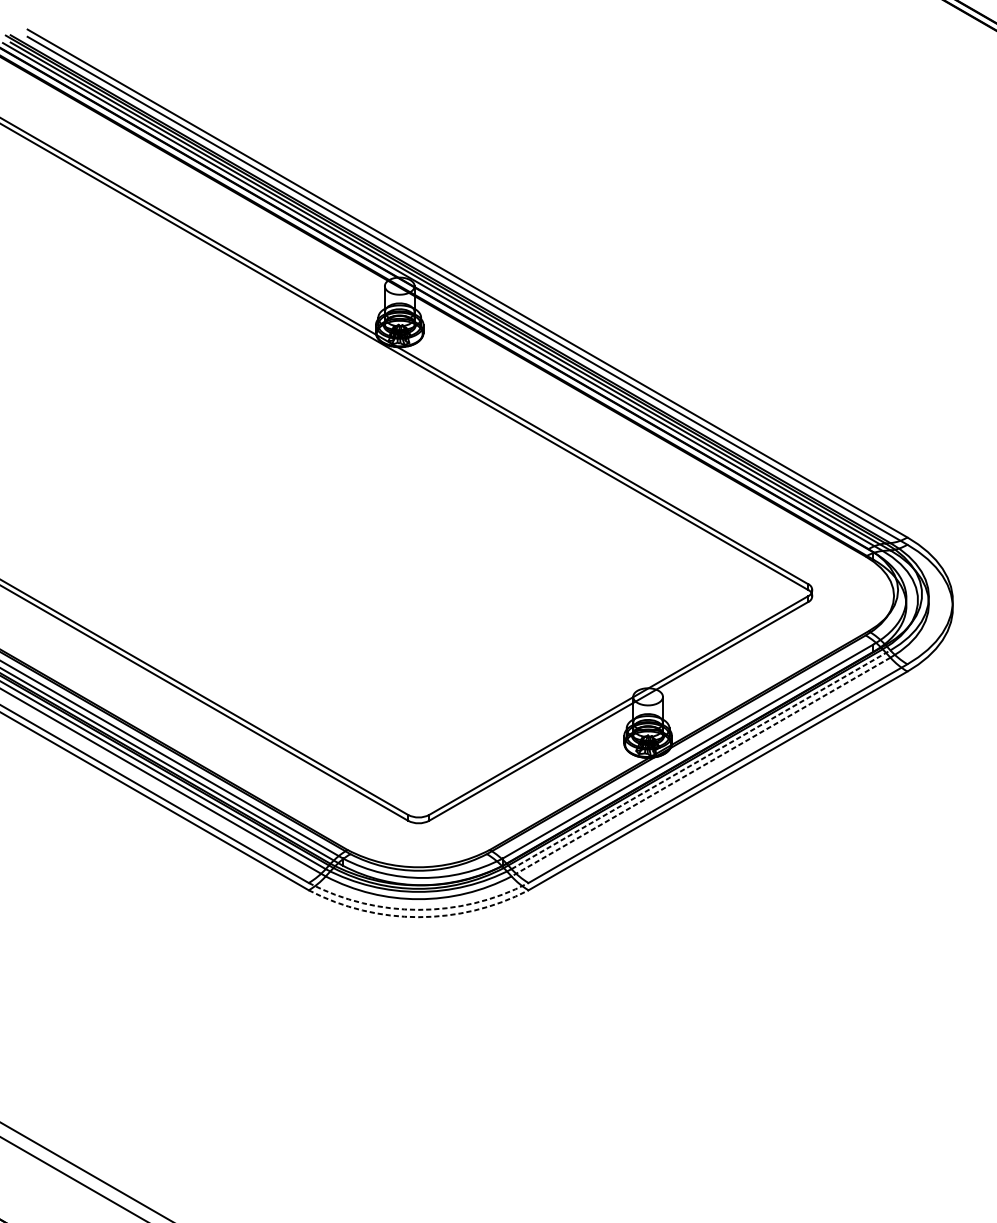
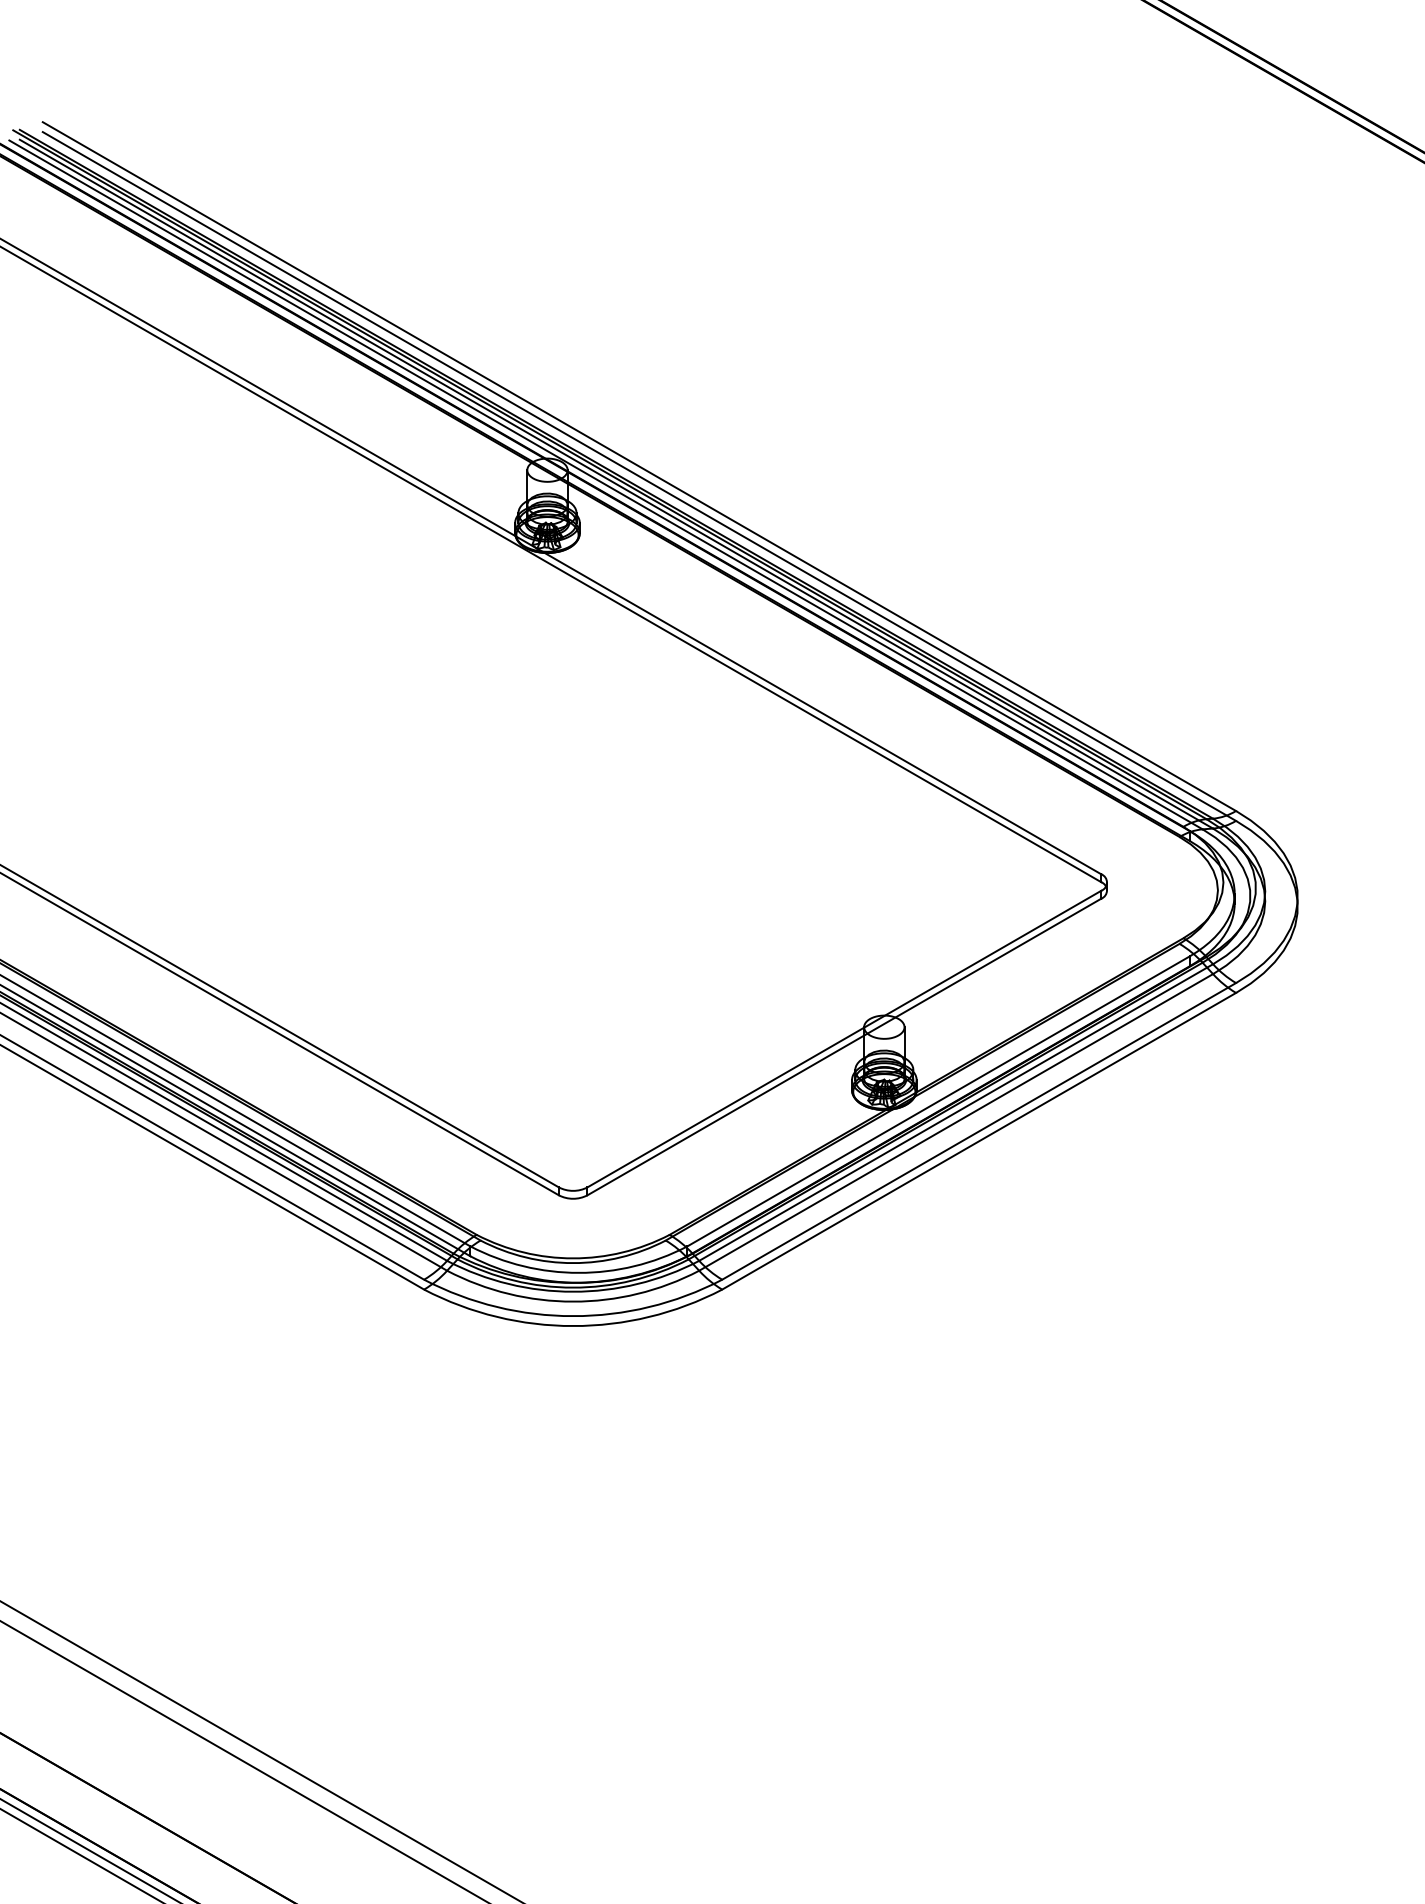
line: (701, 759) -> (956, 1112), dashed -> solid
line: (701, 767) -> (956, 1122), dashed -> solid
arc: (418, 910) -> (573, 1316), dashed -> solid
arc: (418, 917) -> (573, 1326), dashed -> solid

